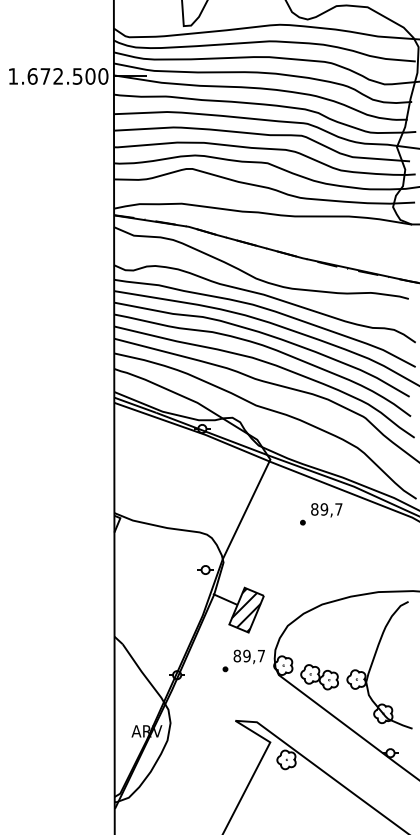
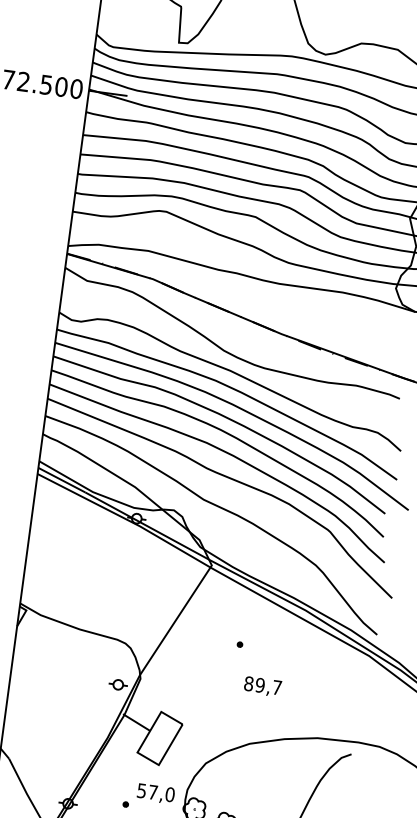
text: (326, 510) -> (262, 686), moved
hatch: (246, 609) -> (159, 737), removed
text: (249, 655) -> (156, 792), 89,7 -> 57,0

